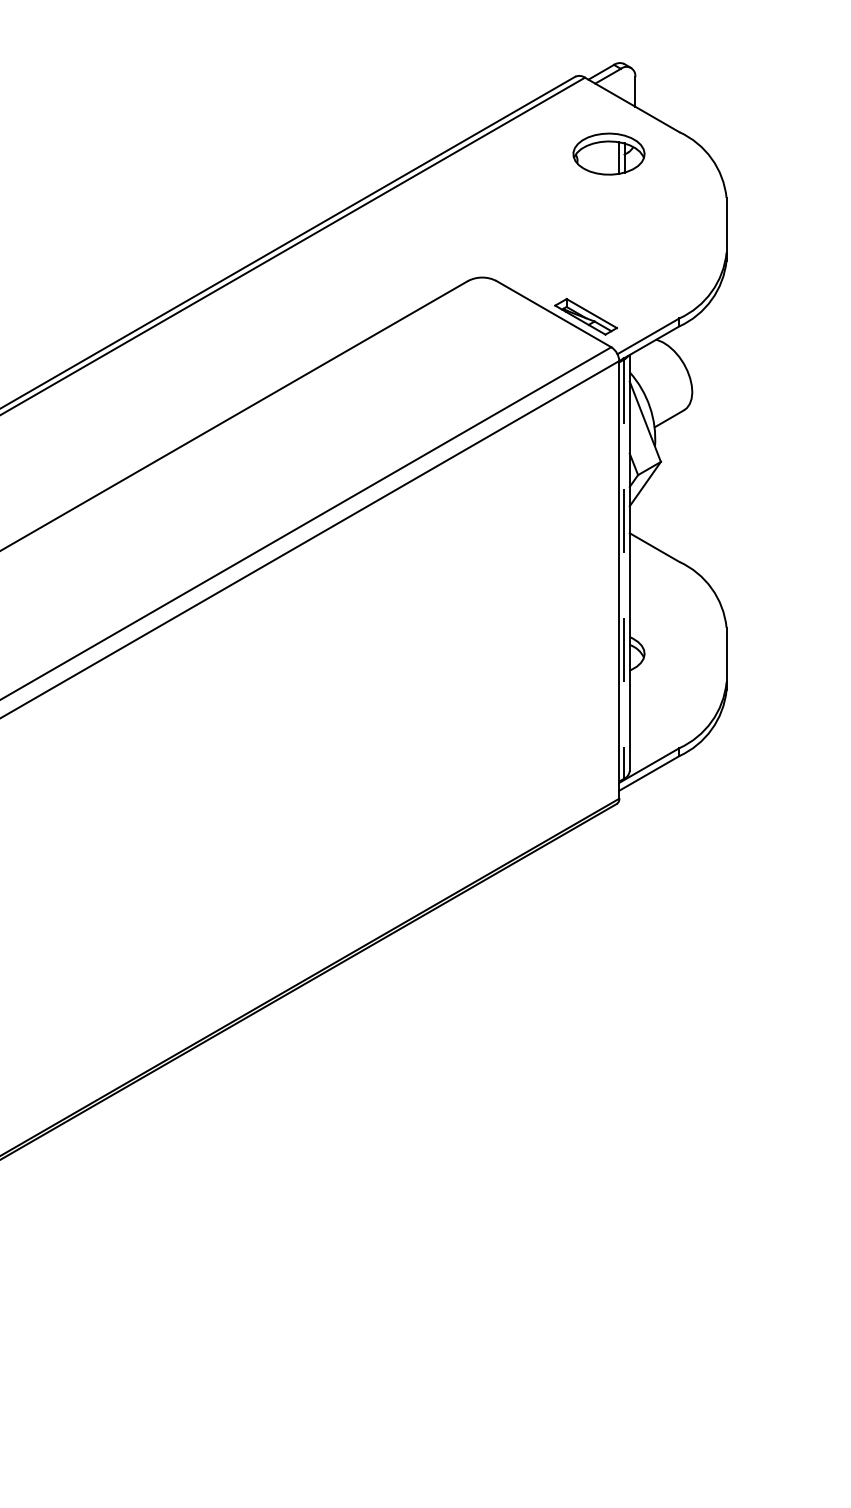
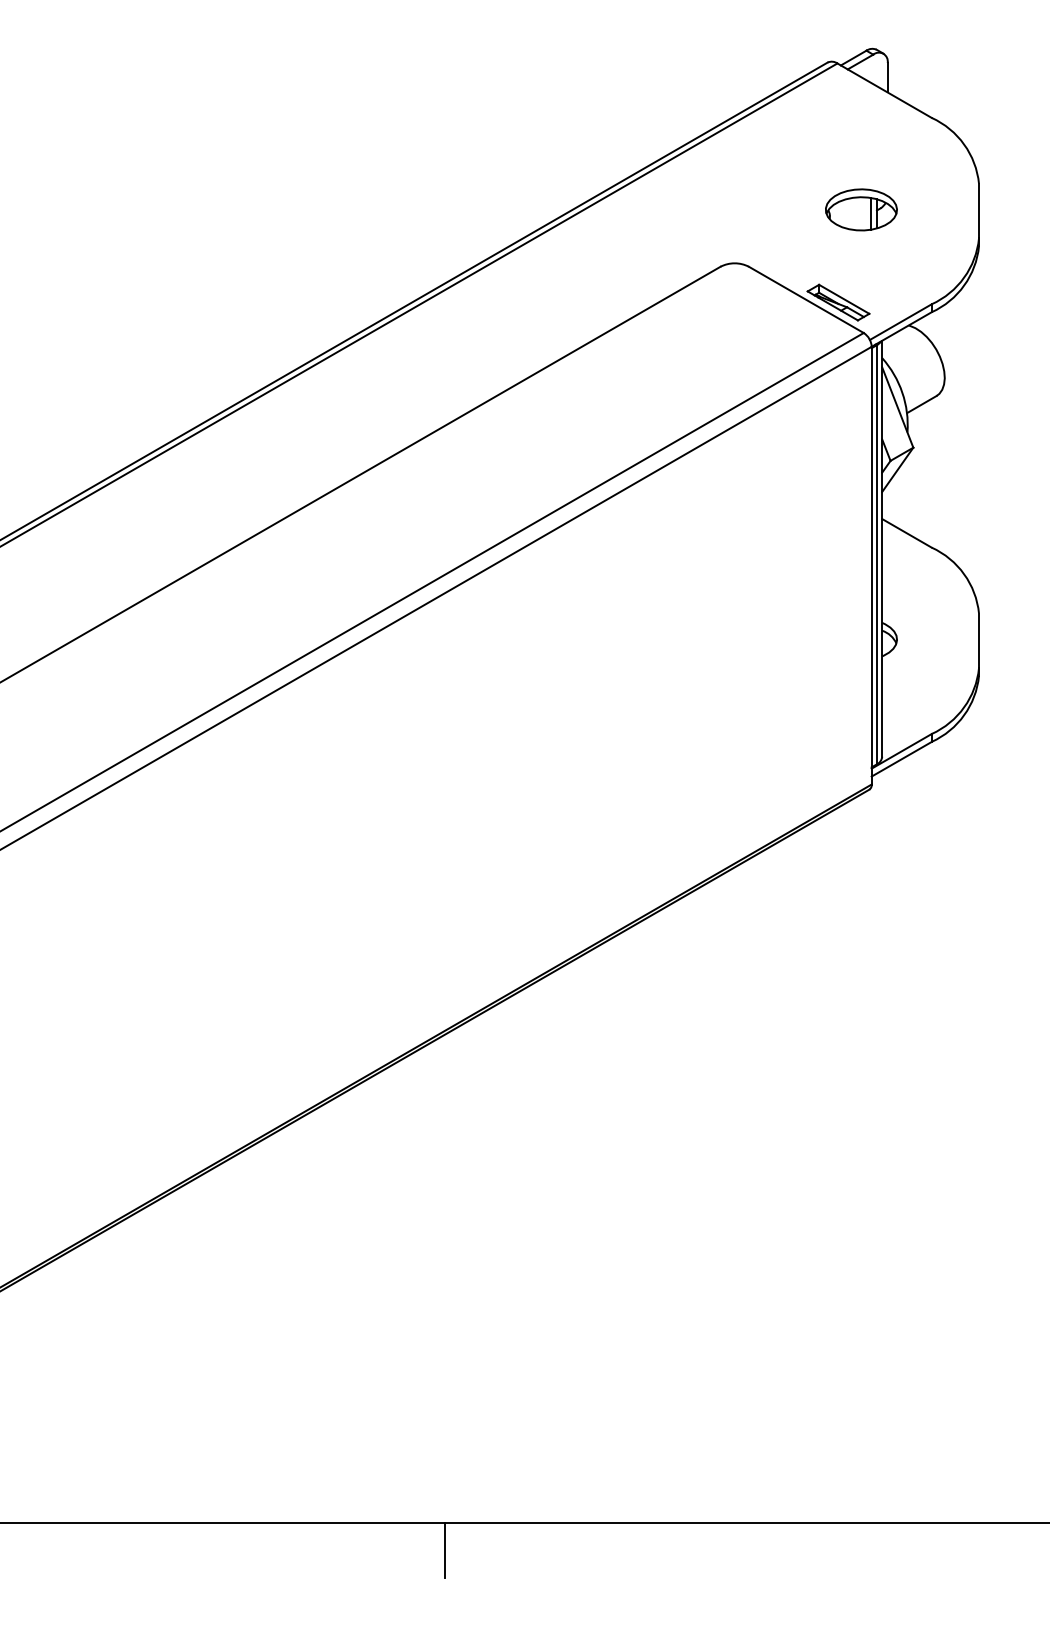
part: (609, 153) -> (861, 209), moved
line: (624, 568) -> (876, 554), dashed -> solid

